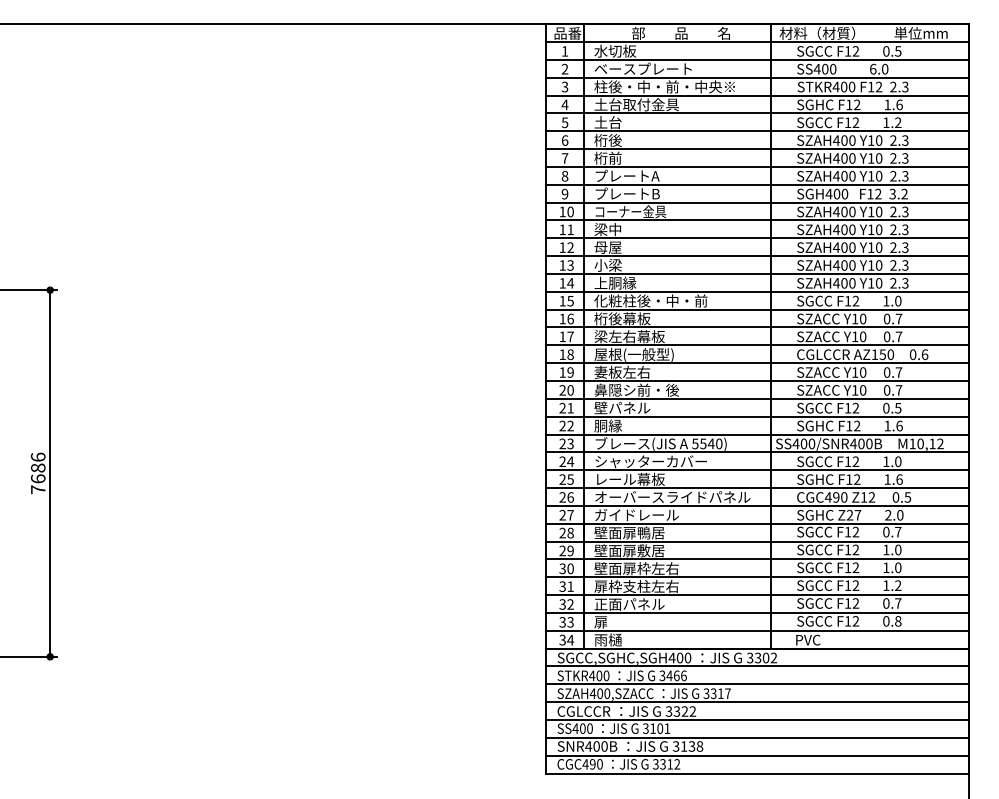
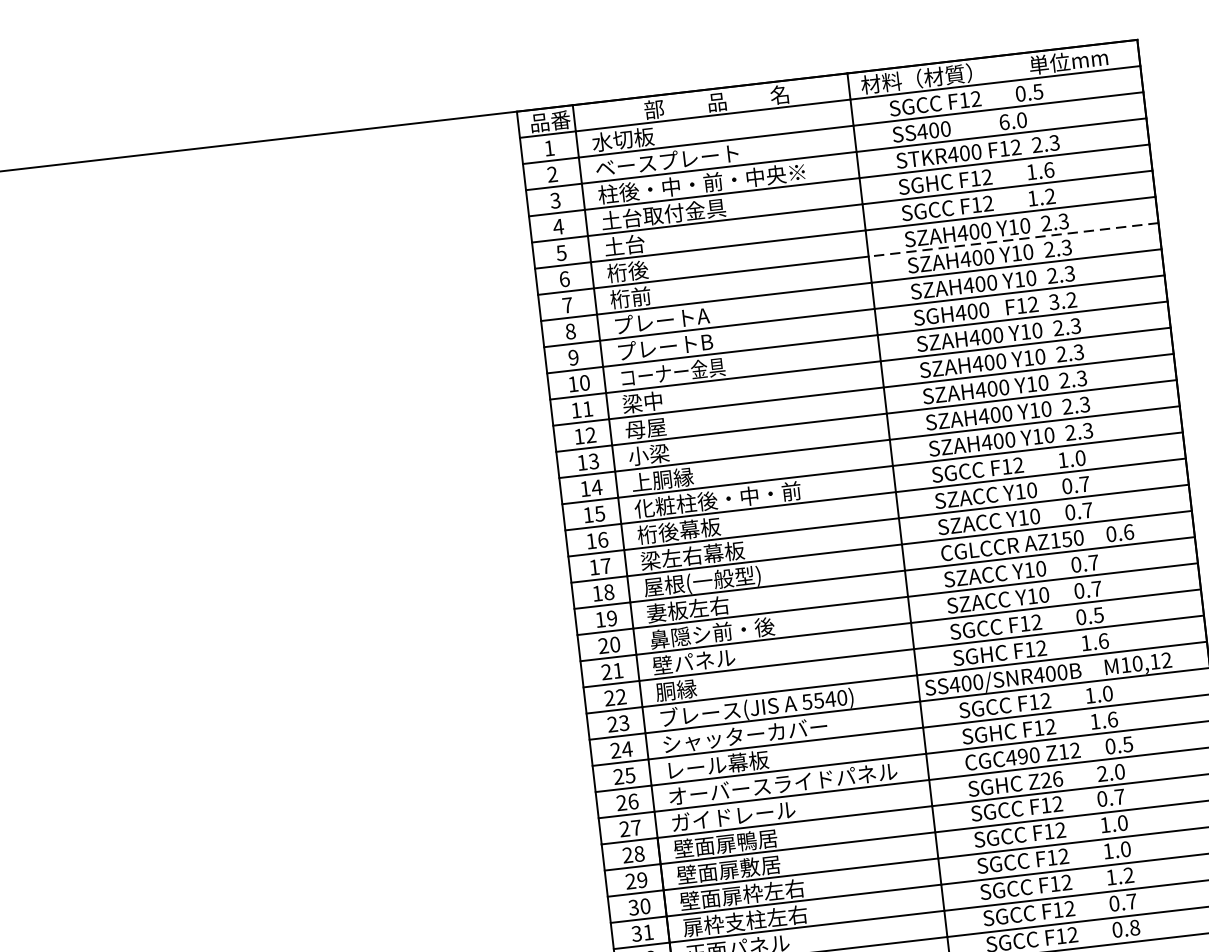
line: (870, 149) -> (1014, 240), solid -> dashed
text: (857, 514) -> (1056, 777), Z27 -> Z26

